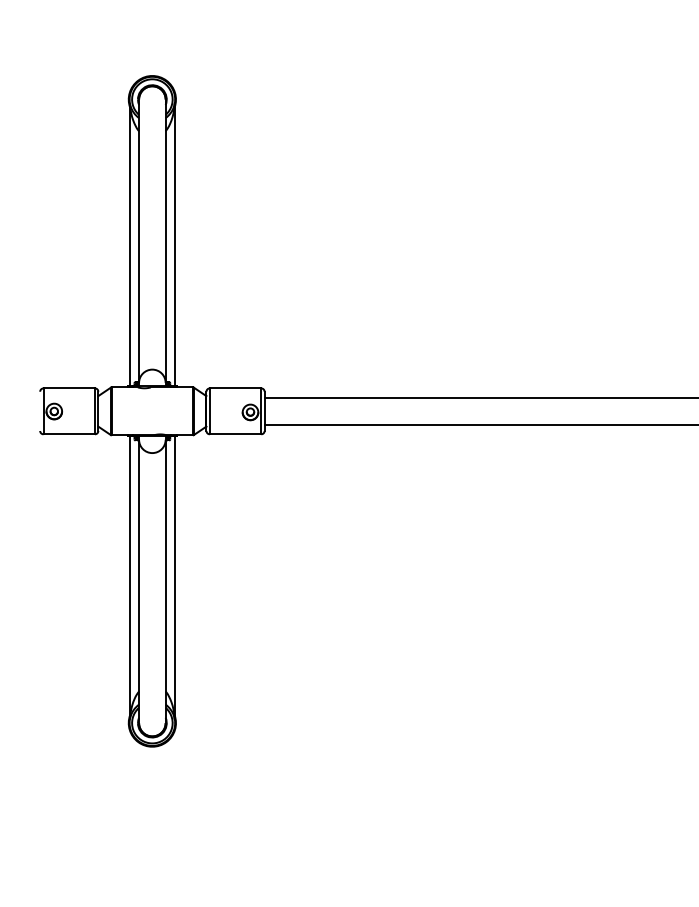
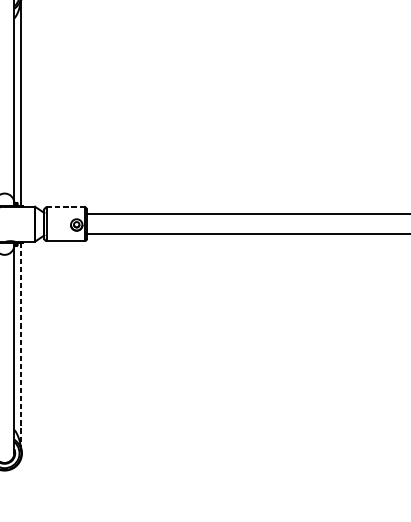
line: (235, 388) -> (65, 207), solid -> dashed
line: (174, 576) -> (20, 345), solid -> dashed

